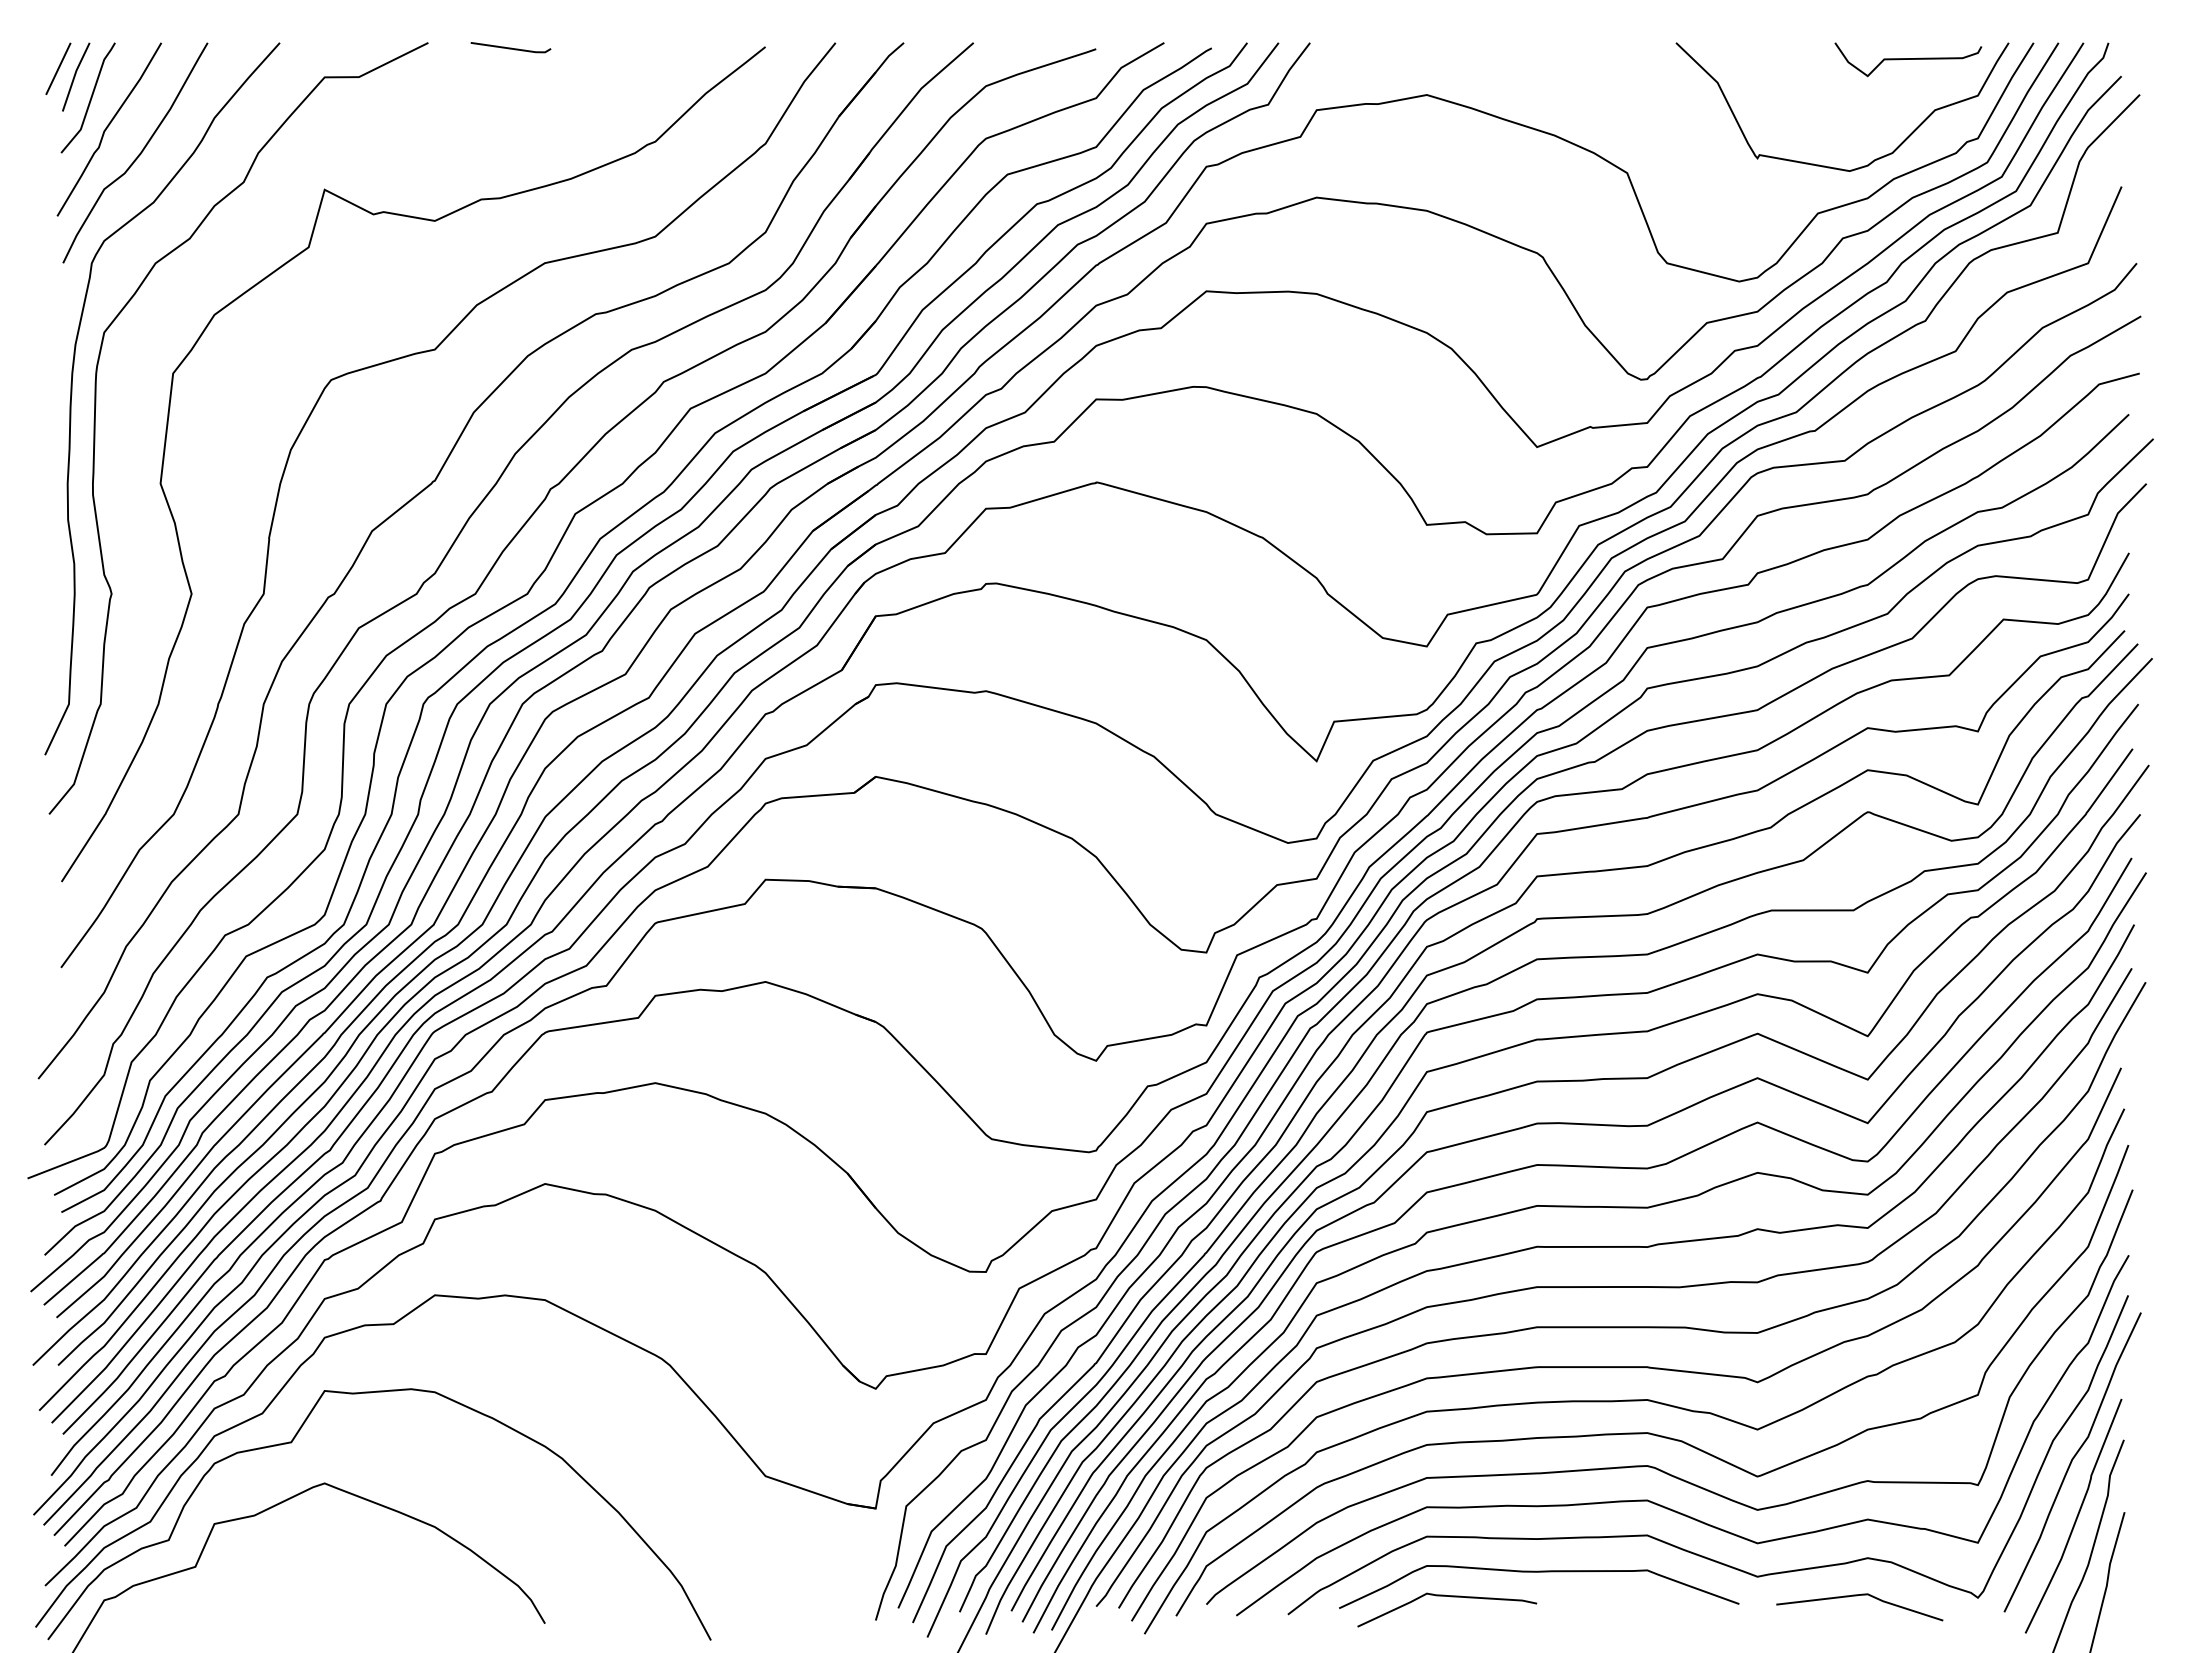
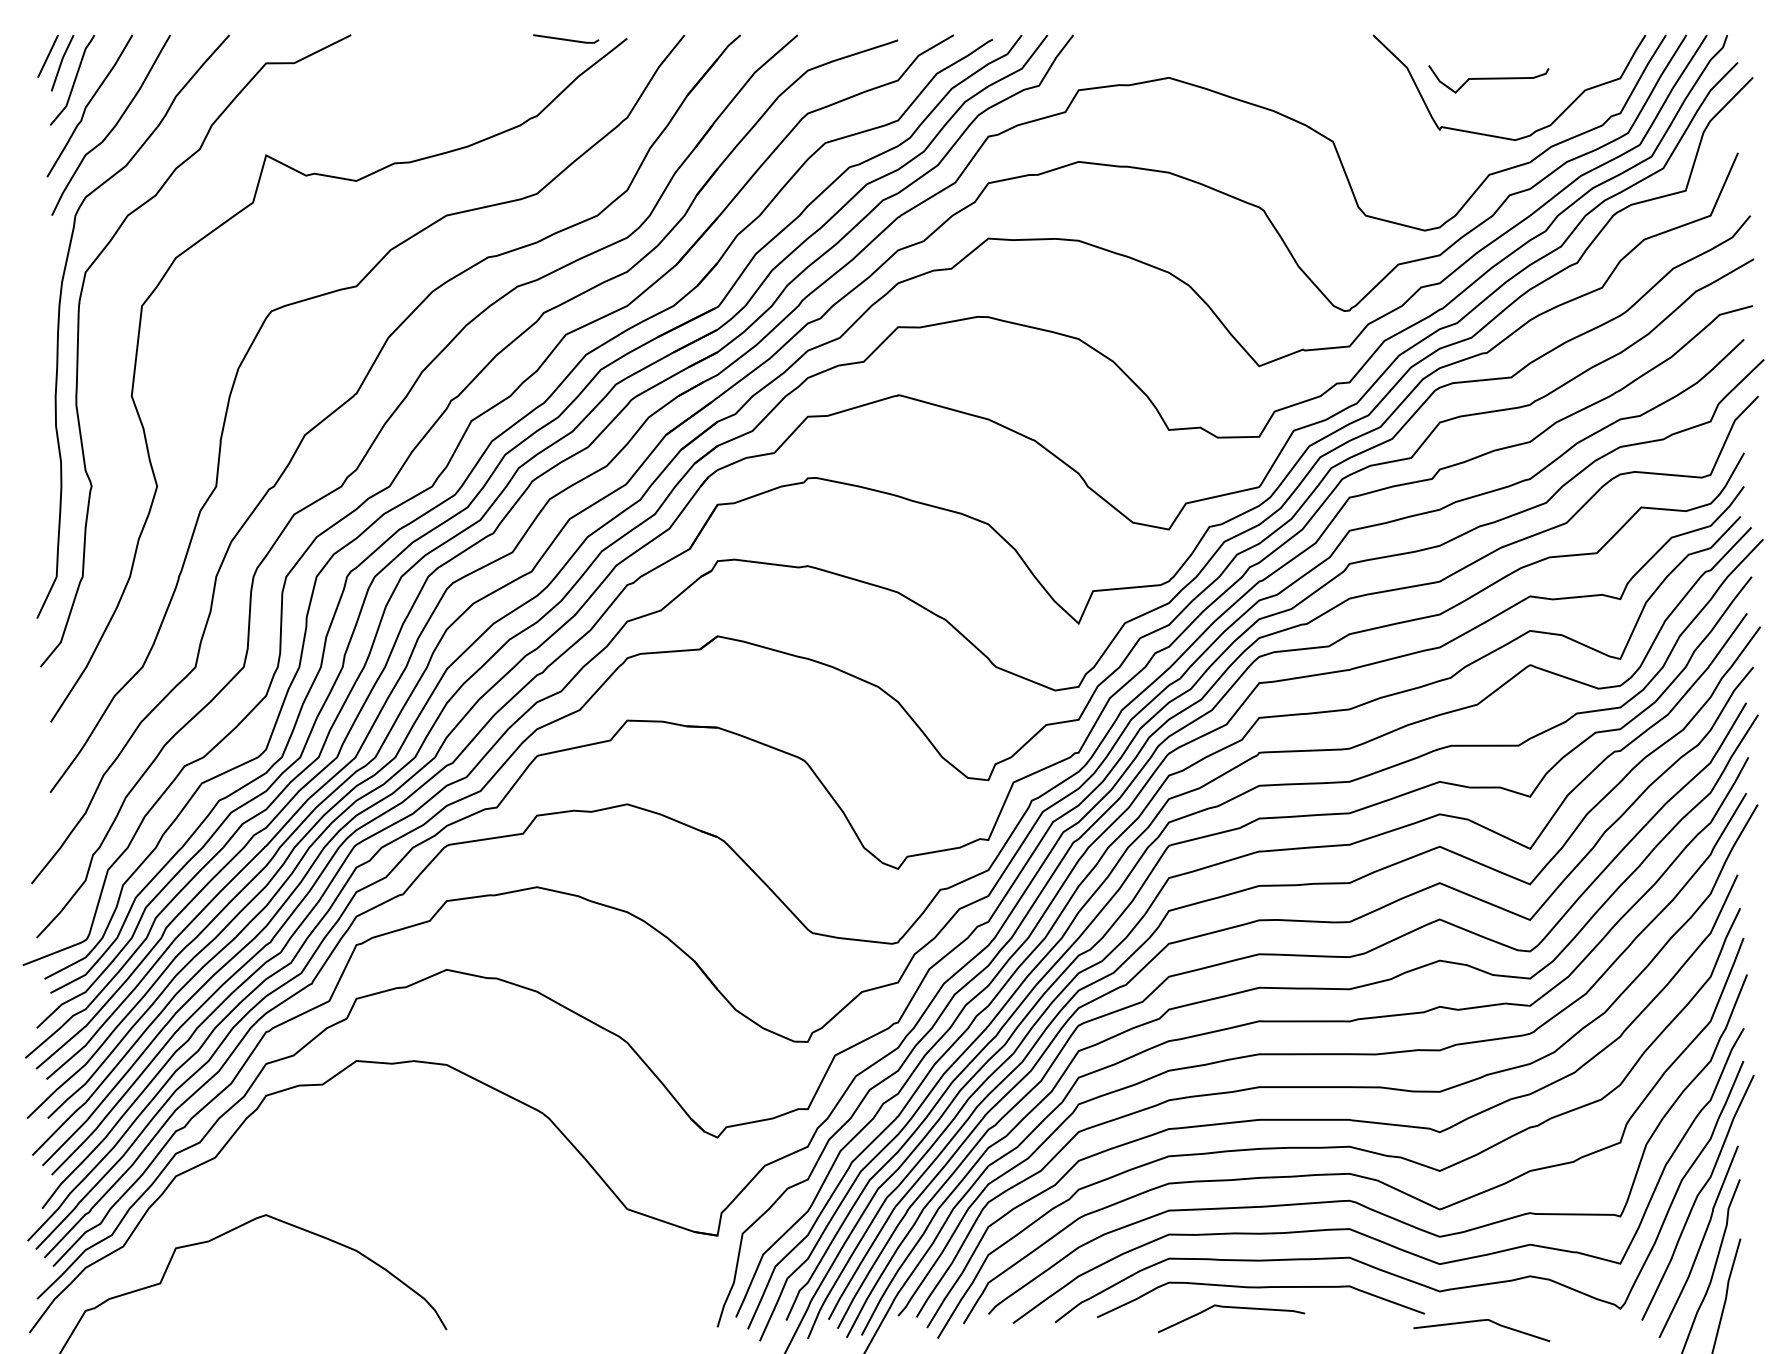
line: (510, 47) -> (565, 38), moved
curve: (1908, 59) -> (1488, 79), moved
curve: (292, 1442) -> (239, 1181), removed
line: (1857, 1596) -> (1479, 1321), moved
curve: (1451, 1597) -> (1235, 1308), moved

